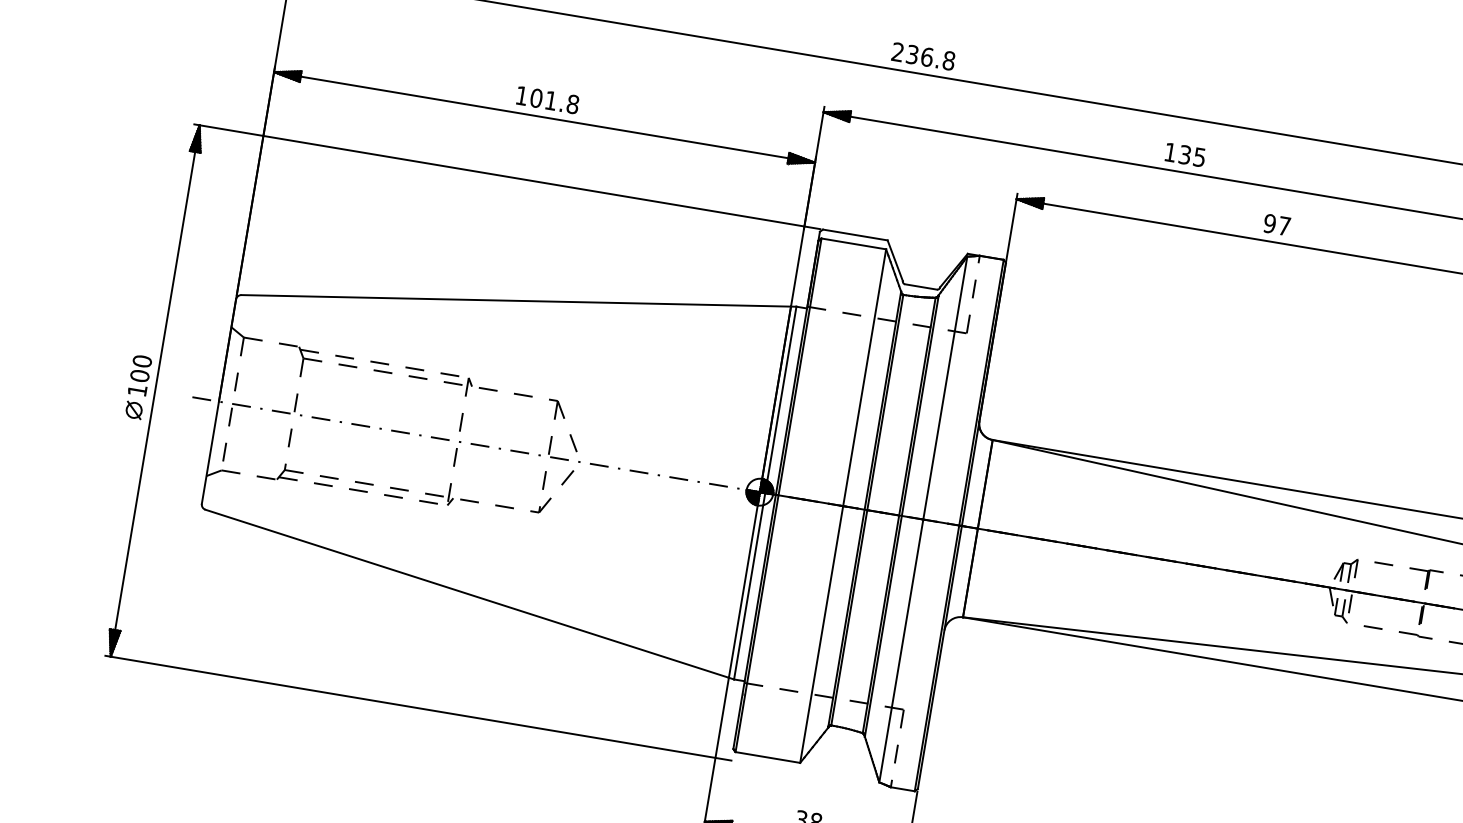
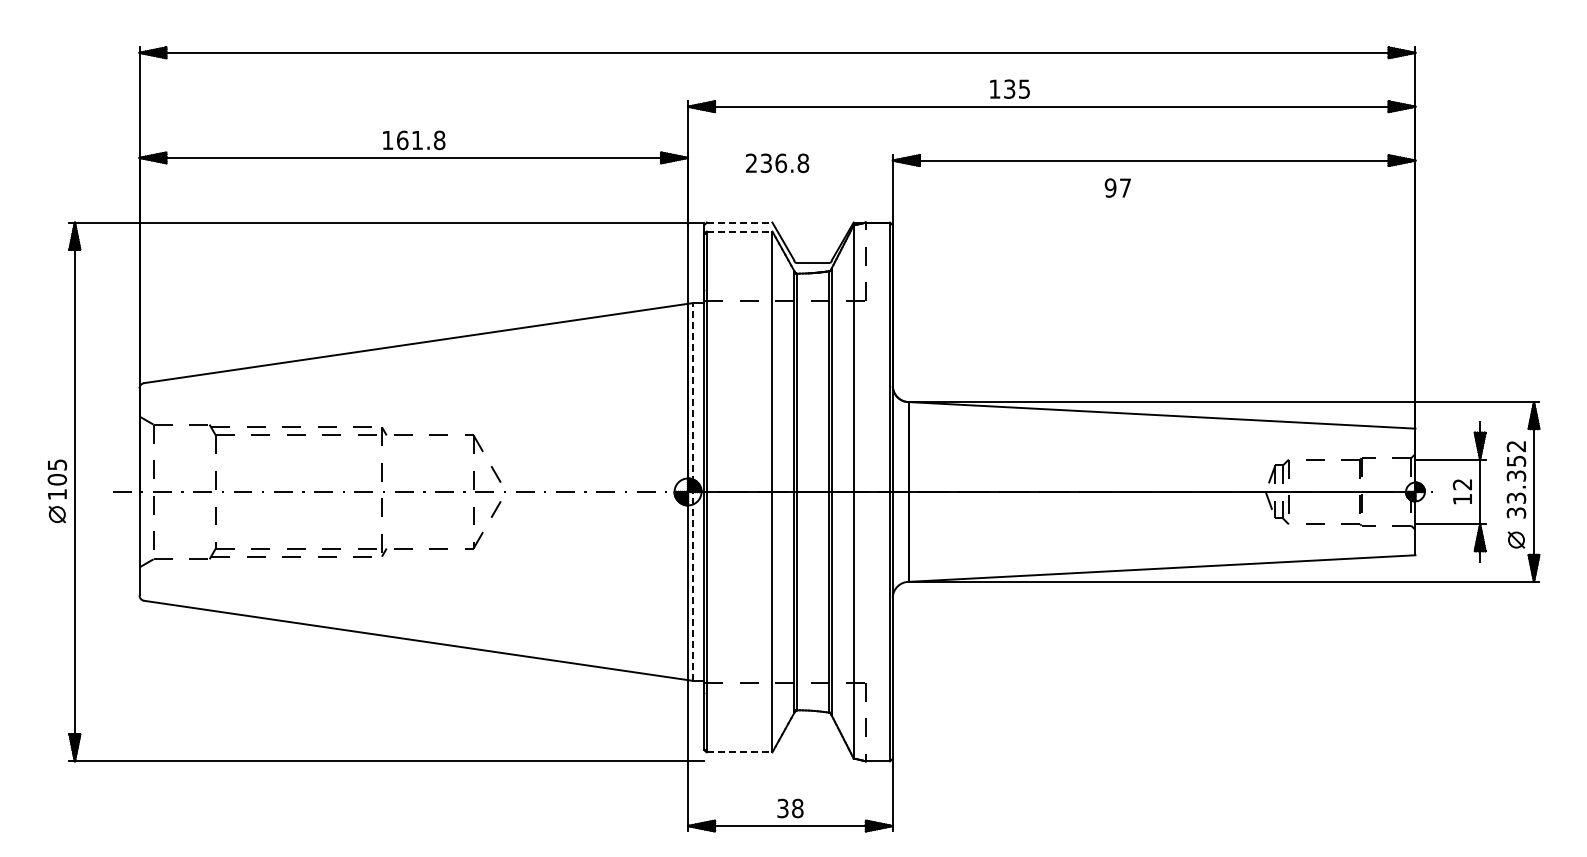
text: (923, 55) -> (777, 162), moved
text: (536, 97) -> (402, 139), 101.8 -> 161.8
text: (1185, 154) -> (1009, 88), moved
text: (1276, 224) -> (1117, 187), moved
line: (855, 234) -> (739, 222), solid -> dashed
line: (853, 243) -> (739, 231), solid -> dashed
text: (142, 361) -> (57, 464), 100 -> 105
line: (765, 492) -> (693, 491), solid -> dashed
line: (767, 757) -> (739, 752), solid -> dashed

